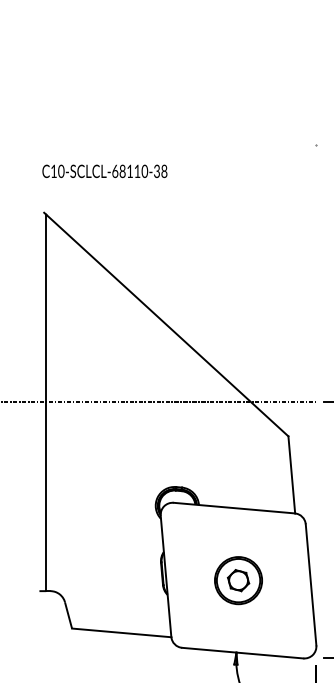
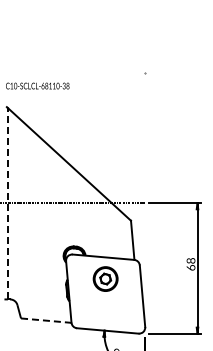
line: (45, 402) -> (7, 203), solid -> dashed
part: (238, 579) -> (105, 278), moved
line: (122, 632) -> (46, 320), solid -> dashed

